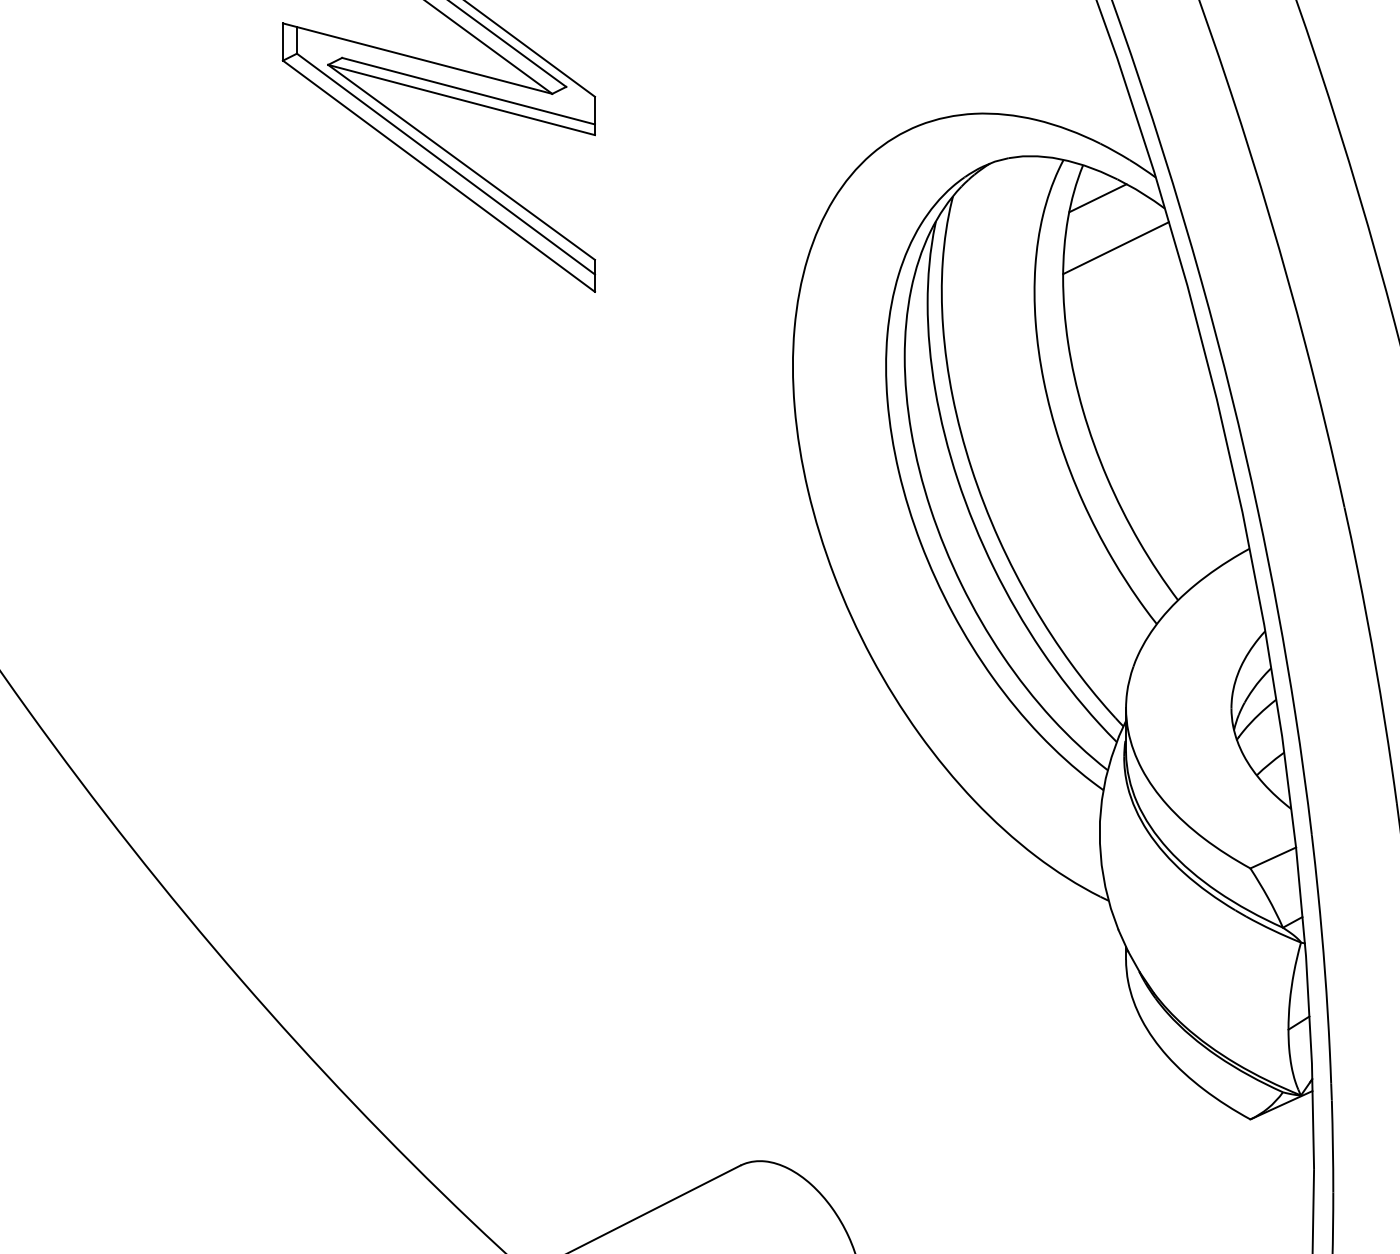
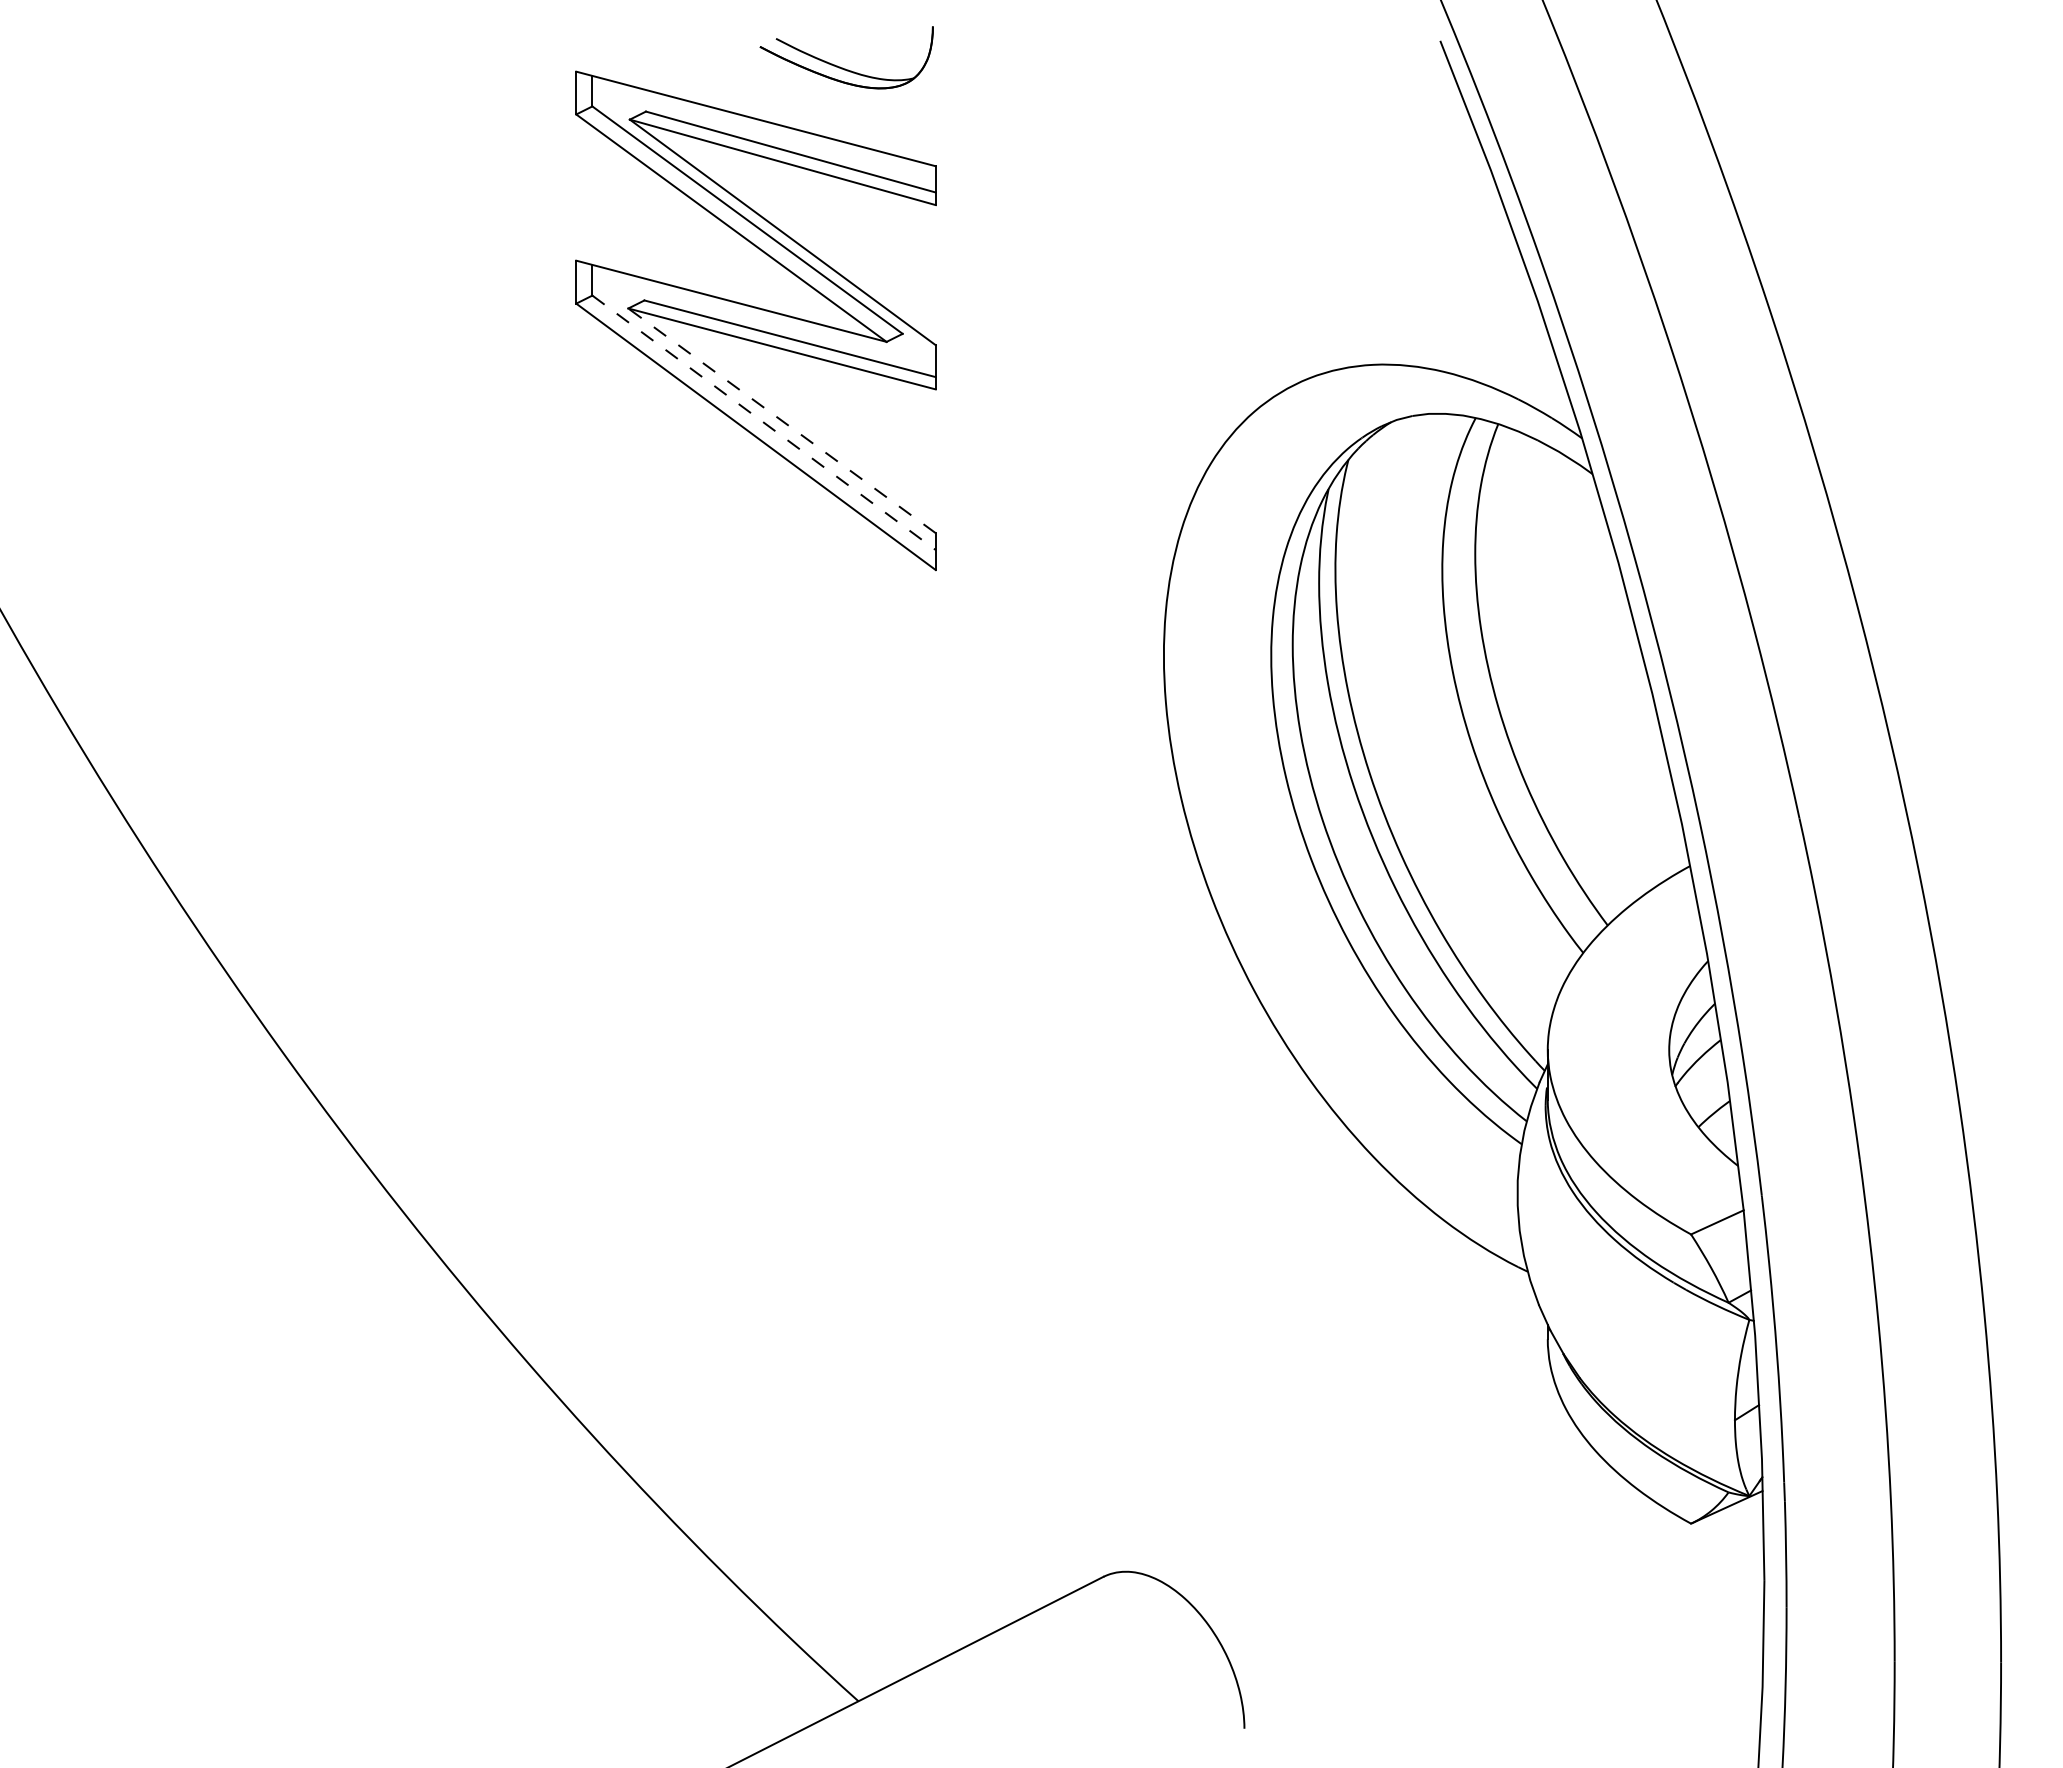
line: (461, 162) -> (781, 420), solid -> dashed
line: (446, 163) -> (764, 422), solid -> dashed
line: (1098, 198) -> (1515, 462), removed
line: (1116, 248) -> (1536, 519), removed

